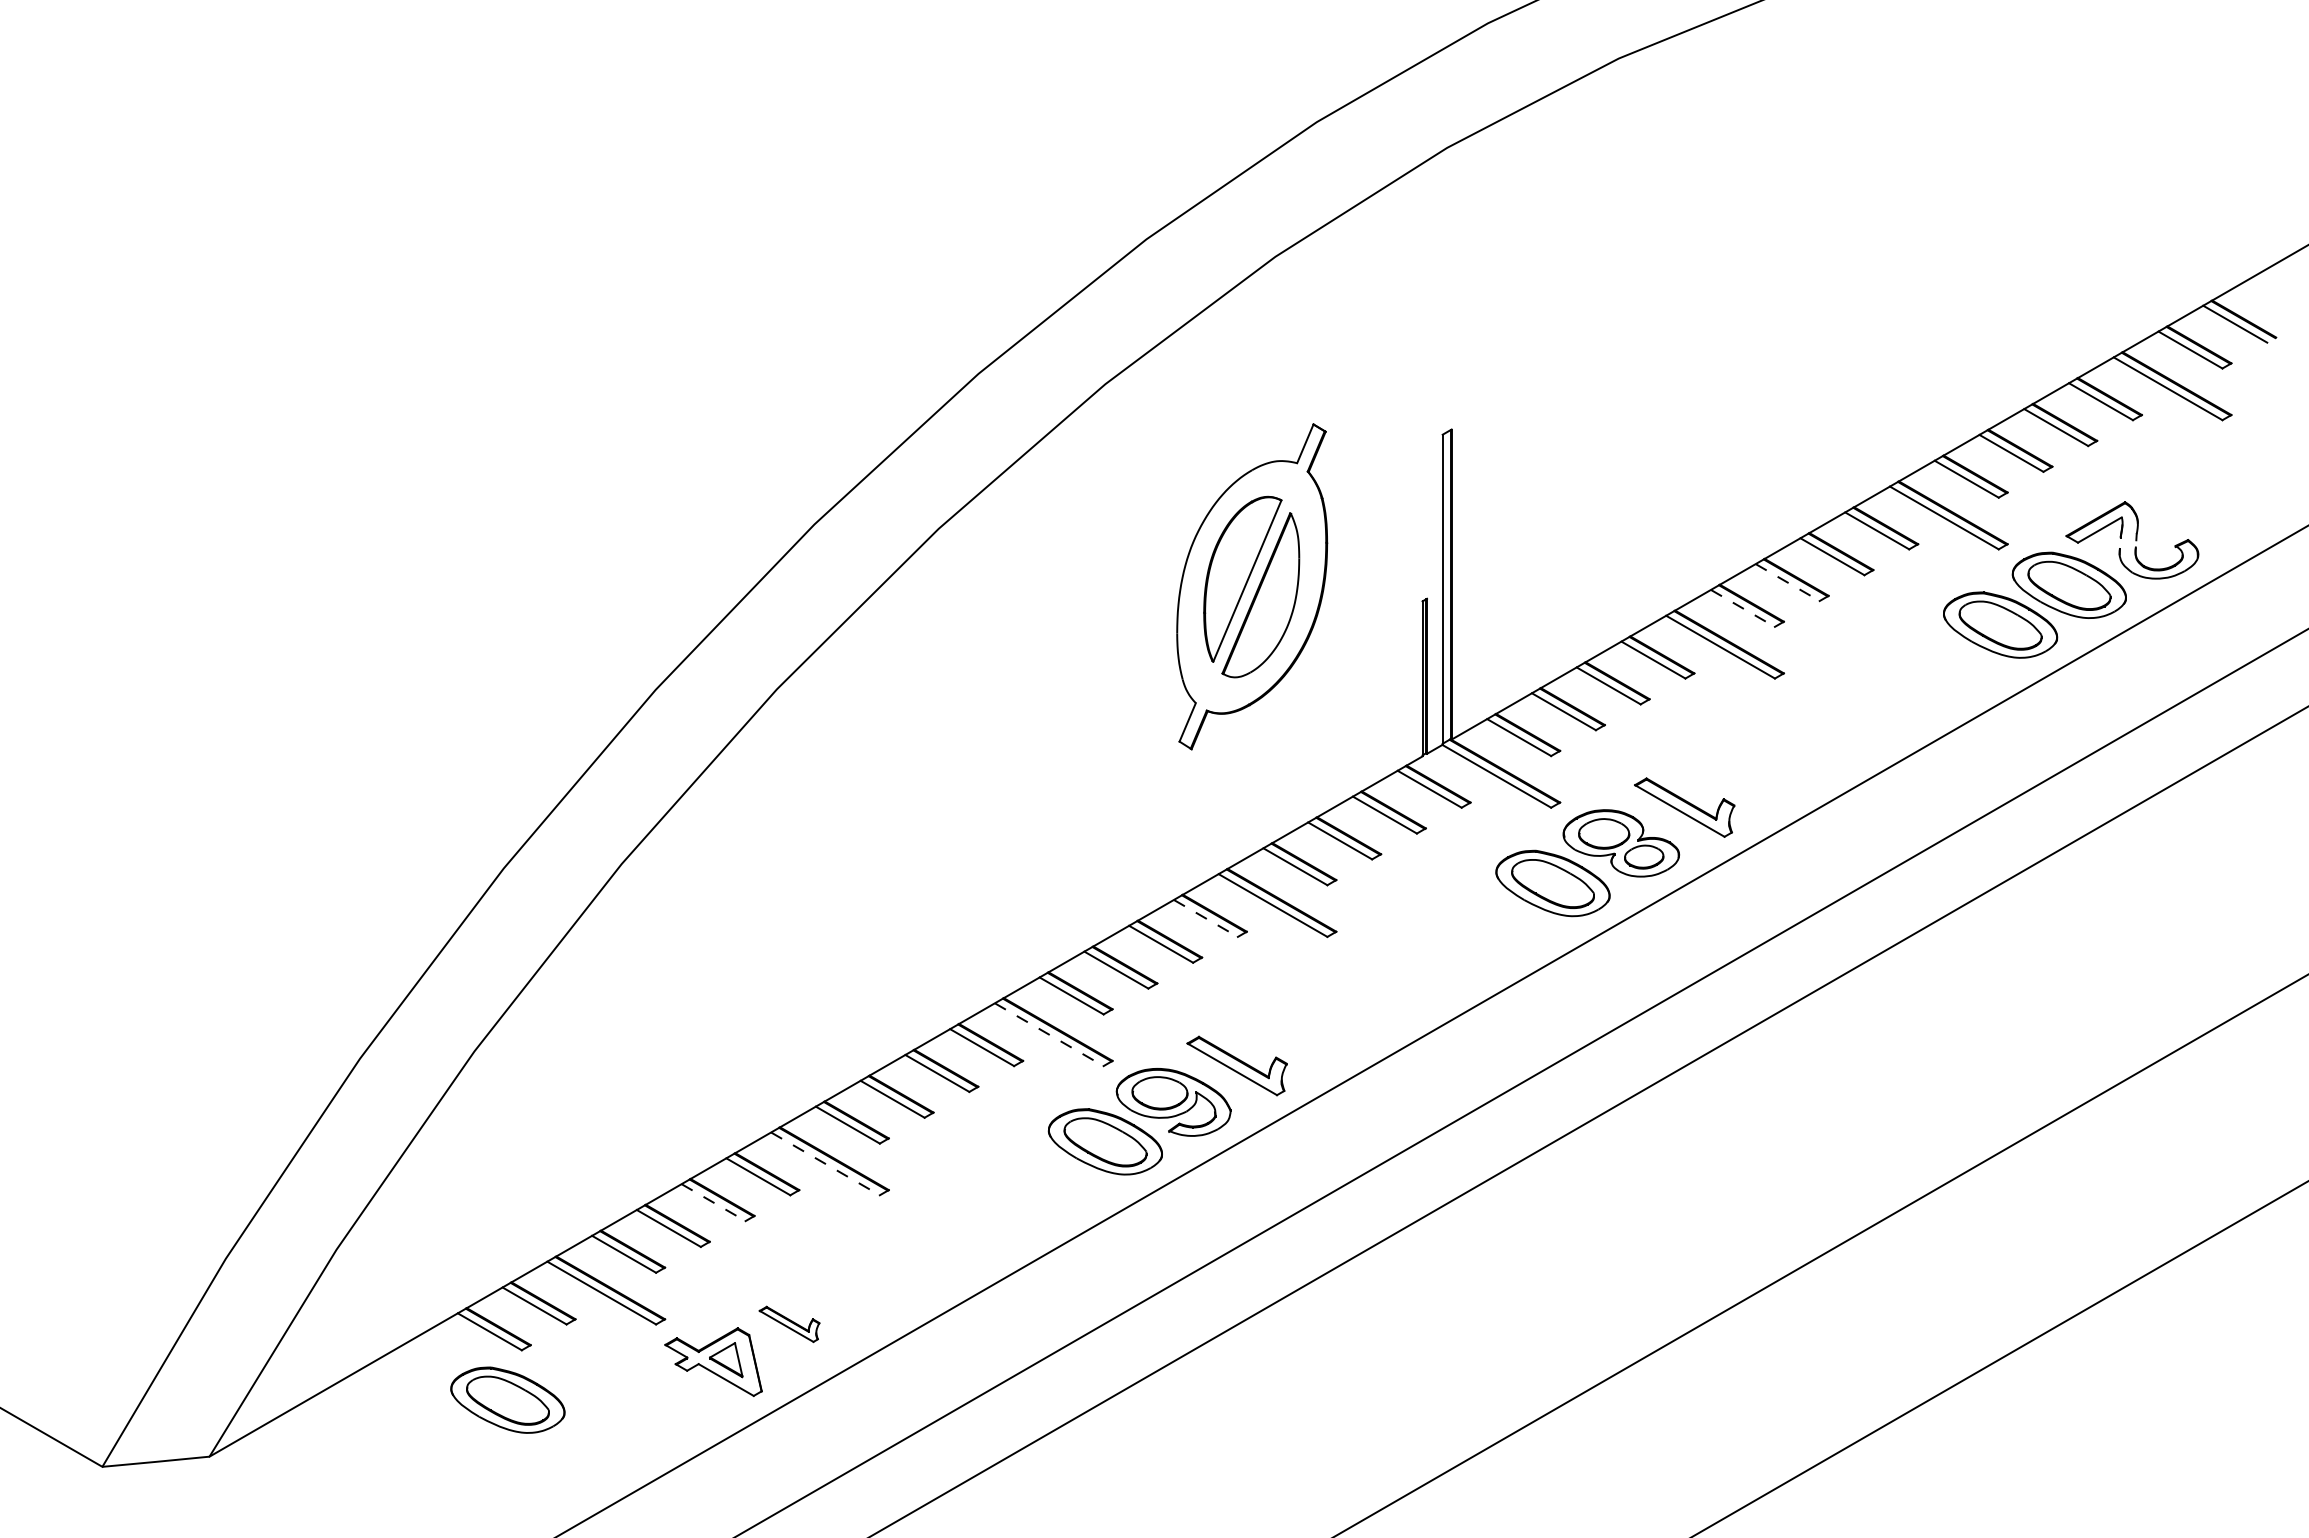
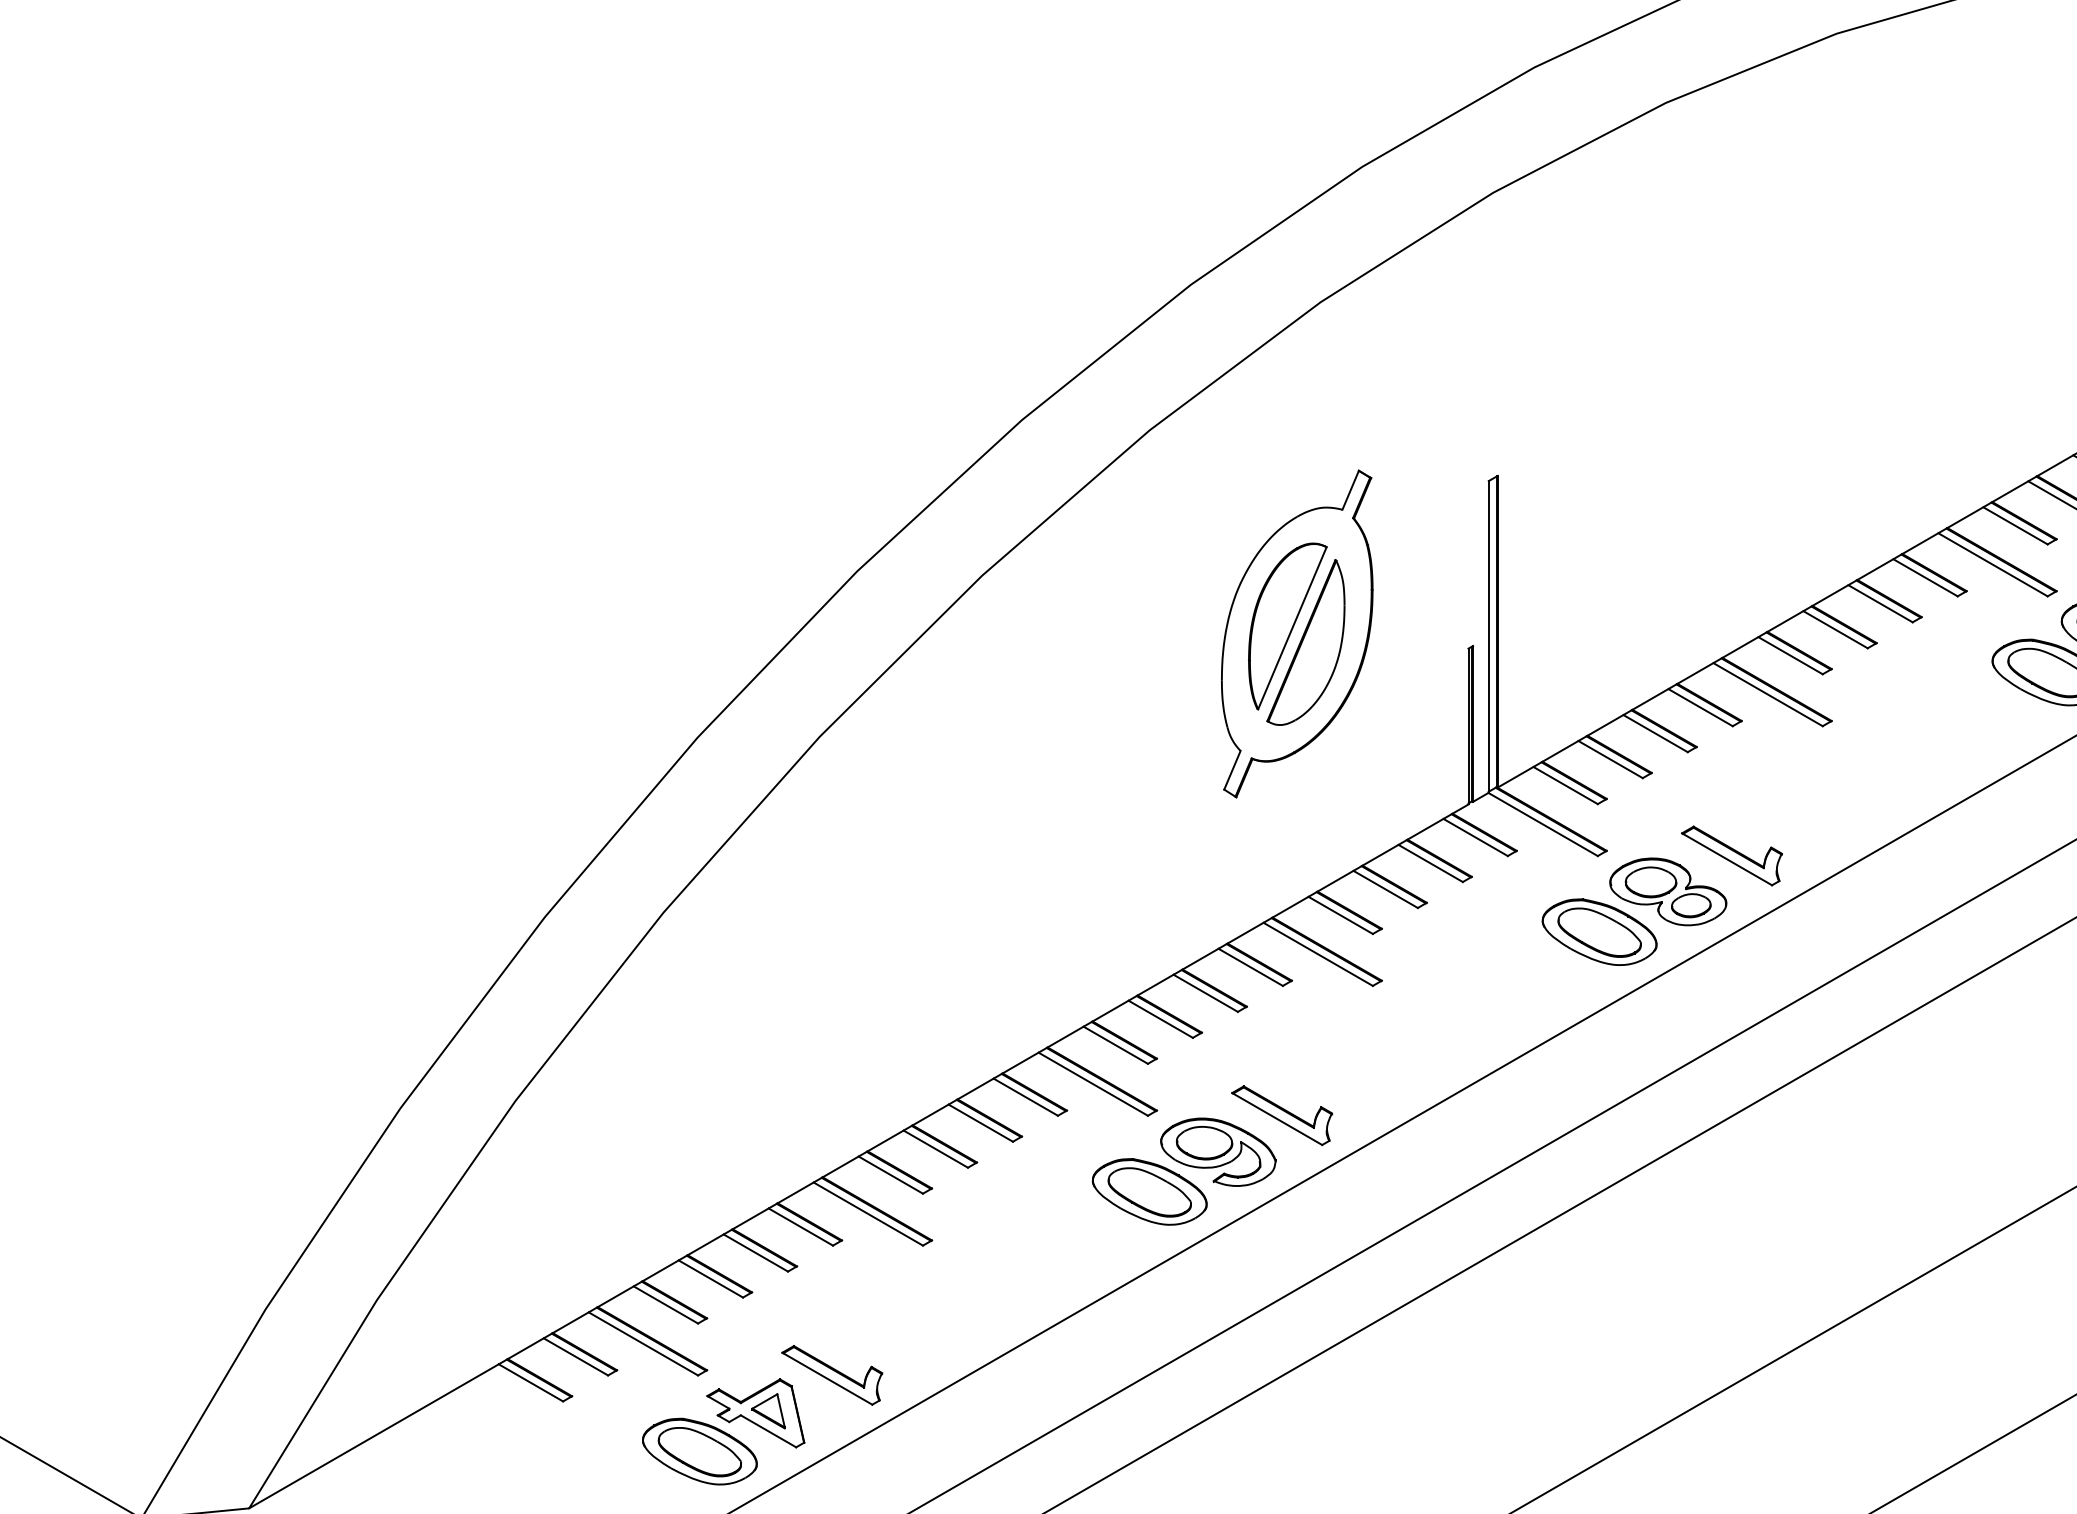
line: (1787, 582) -> (1835, 629), dashed -> solid
line: (1742, 608) -> (1790, 655), dashed -> solid
line: (1205, 918) -> (1250, 967), dashed -> solid
line: (1049, 1034) -> (1093, 1084), dashed -> solid
line: (825, 1163) -> (868, 1213), dashed -> solid
line: (713, 1202) -> (755, 1252), dashed -> solid
part: (789, 1324) -> (832, 1375), size x1.67
part: (507, 1399) -> (699, 1450), moved

